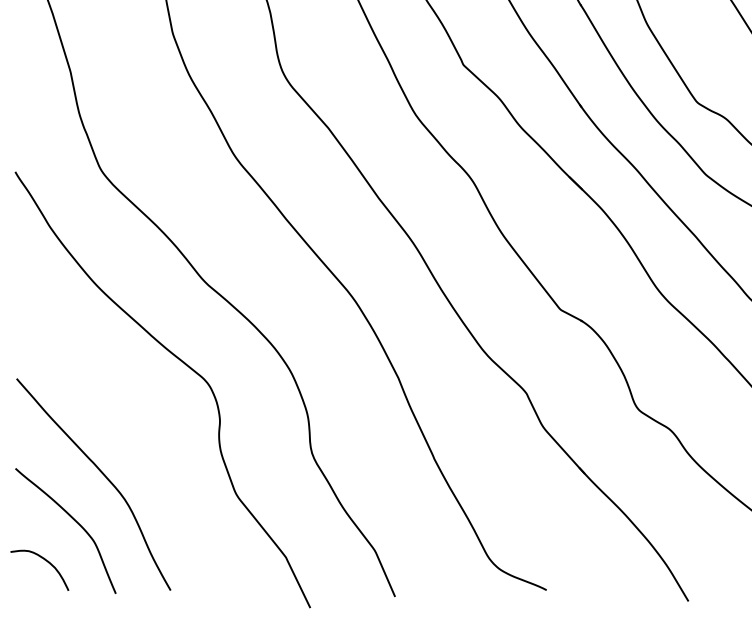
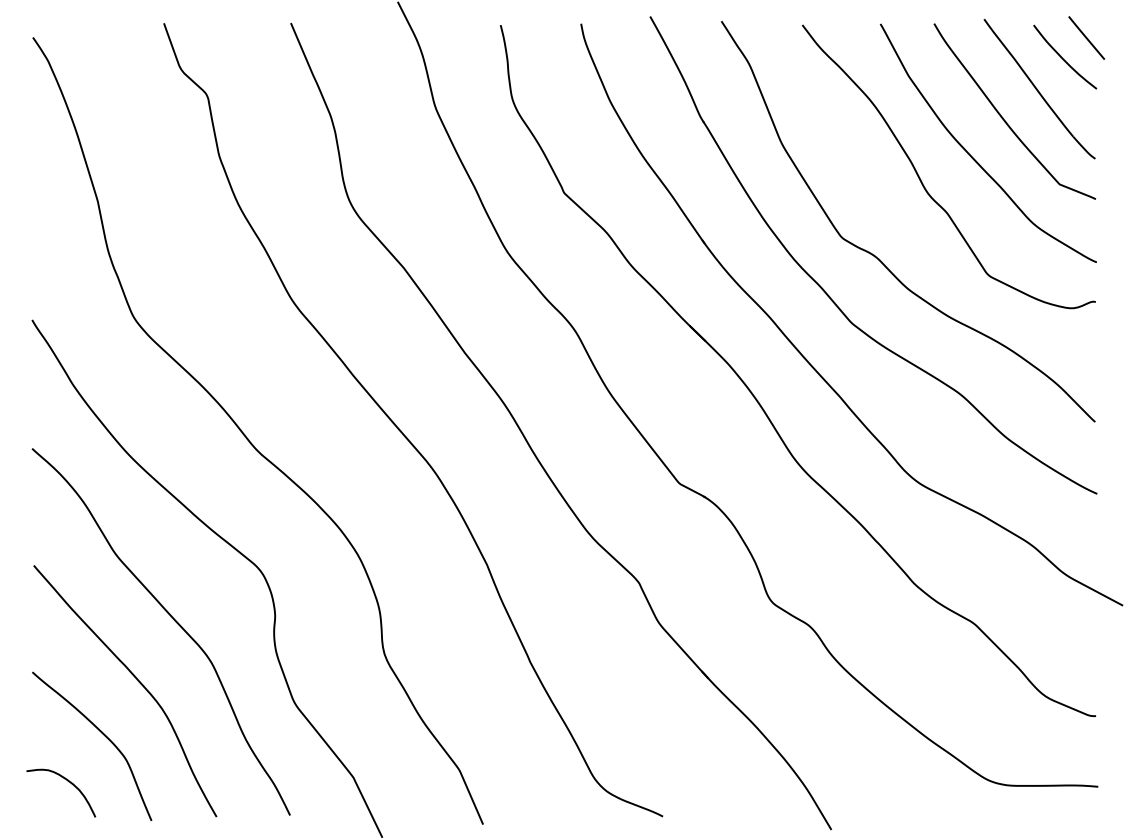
curve: (134, 425) -> (173, 620), added

